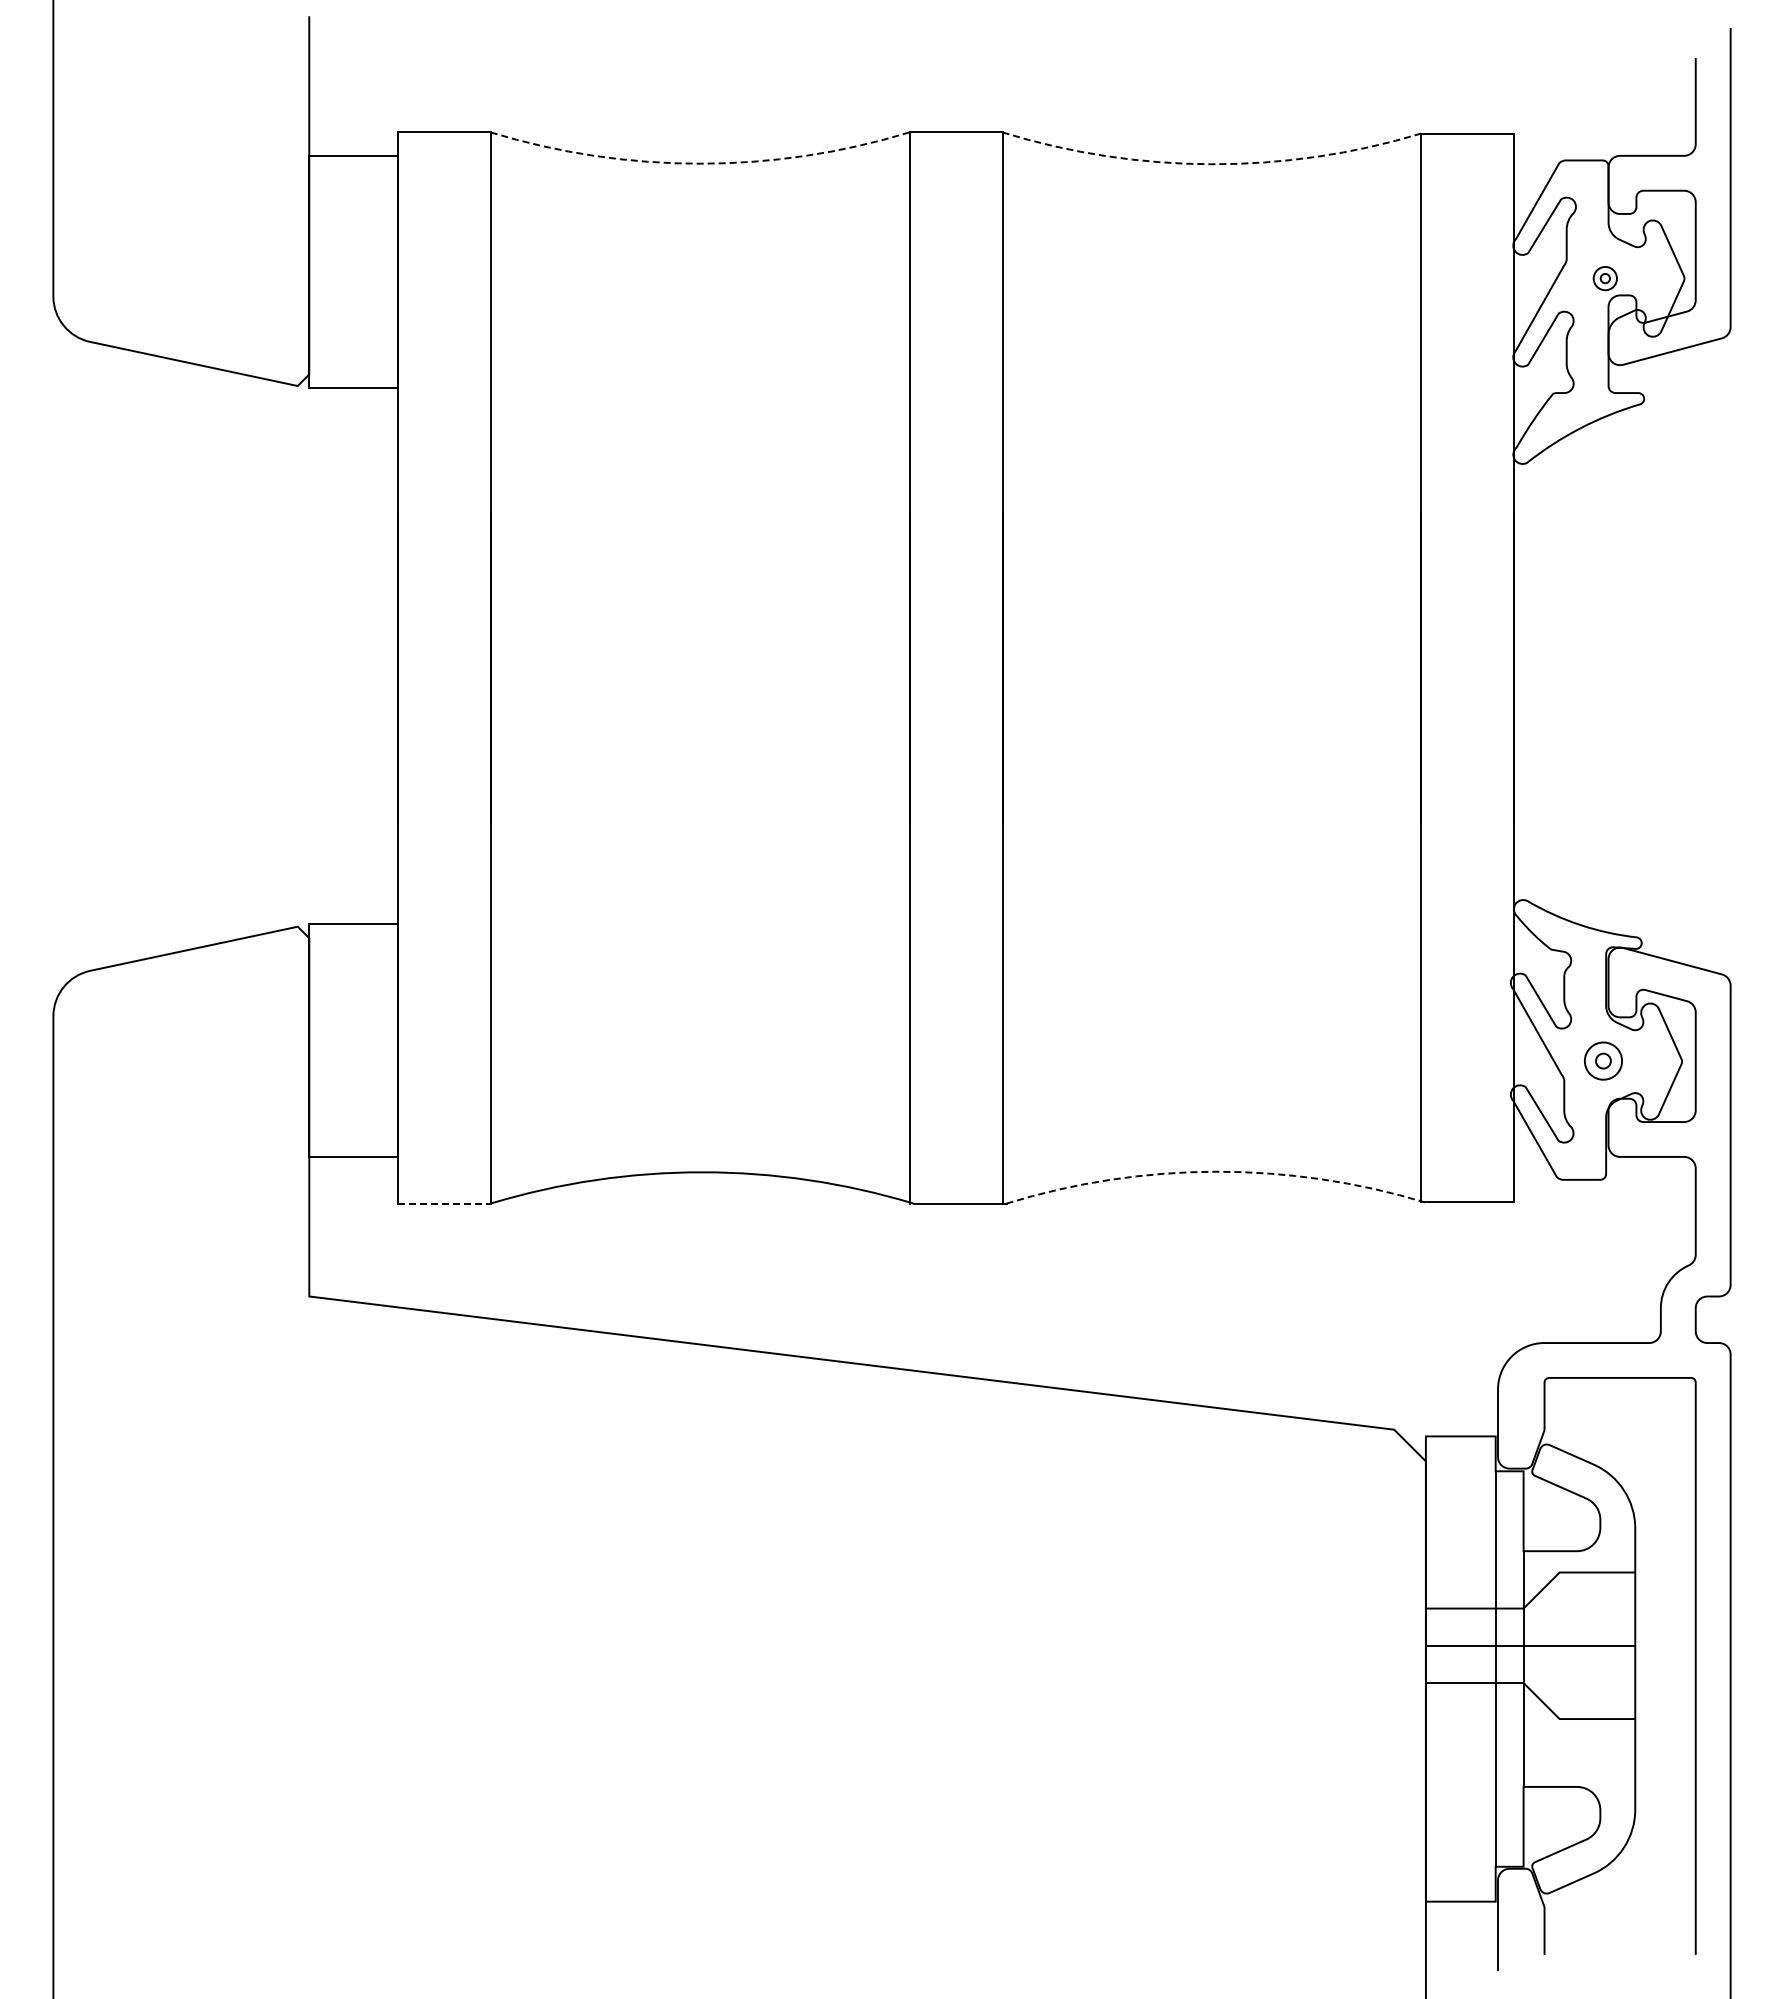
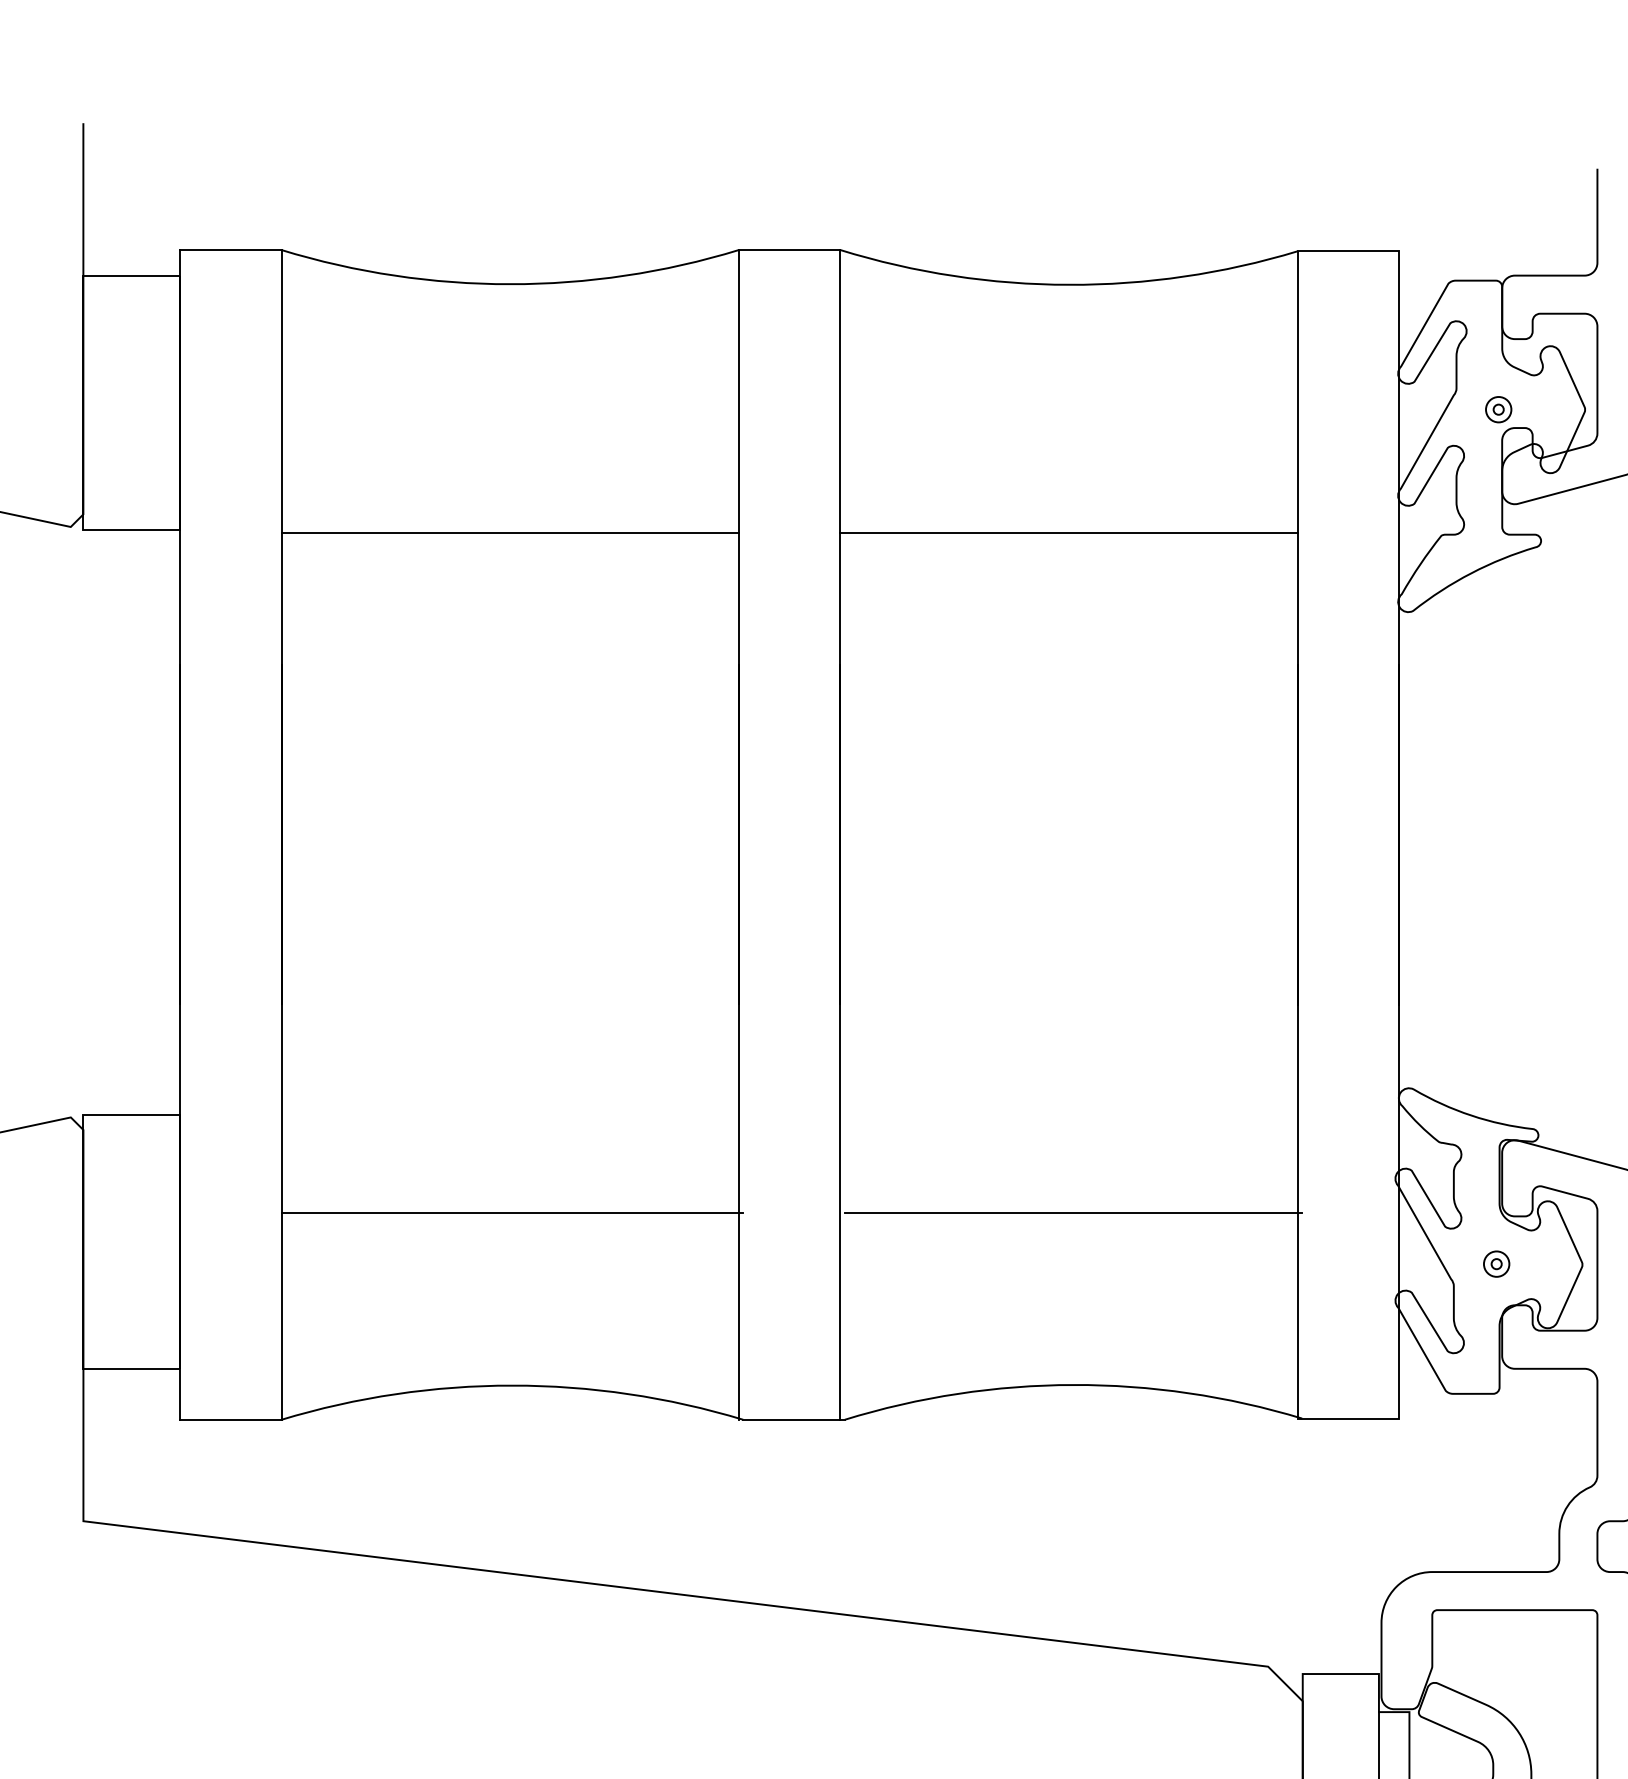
arc: (700, 163) -> (510, 283), dashed -> solid
arc: (1211, 164) -> (1068, 285), dashed -> solid
line: (699, 391) -> (509, 532), added
line: (1211, 391) -> (1068, 532), added
line: (701, 1014) -> (511, 1213), added
line: (1215, 1014) -> (1073, 1213), added
part: (1603, 1060) -> (1496, 1263), size x0.62
arc: (1215, 1171) -> (1073, 1384), dashed -> solid
line: (444, 1203) -> (231, 1419), dashed -> solid

